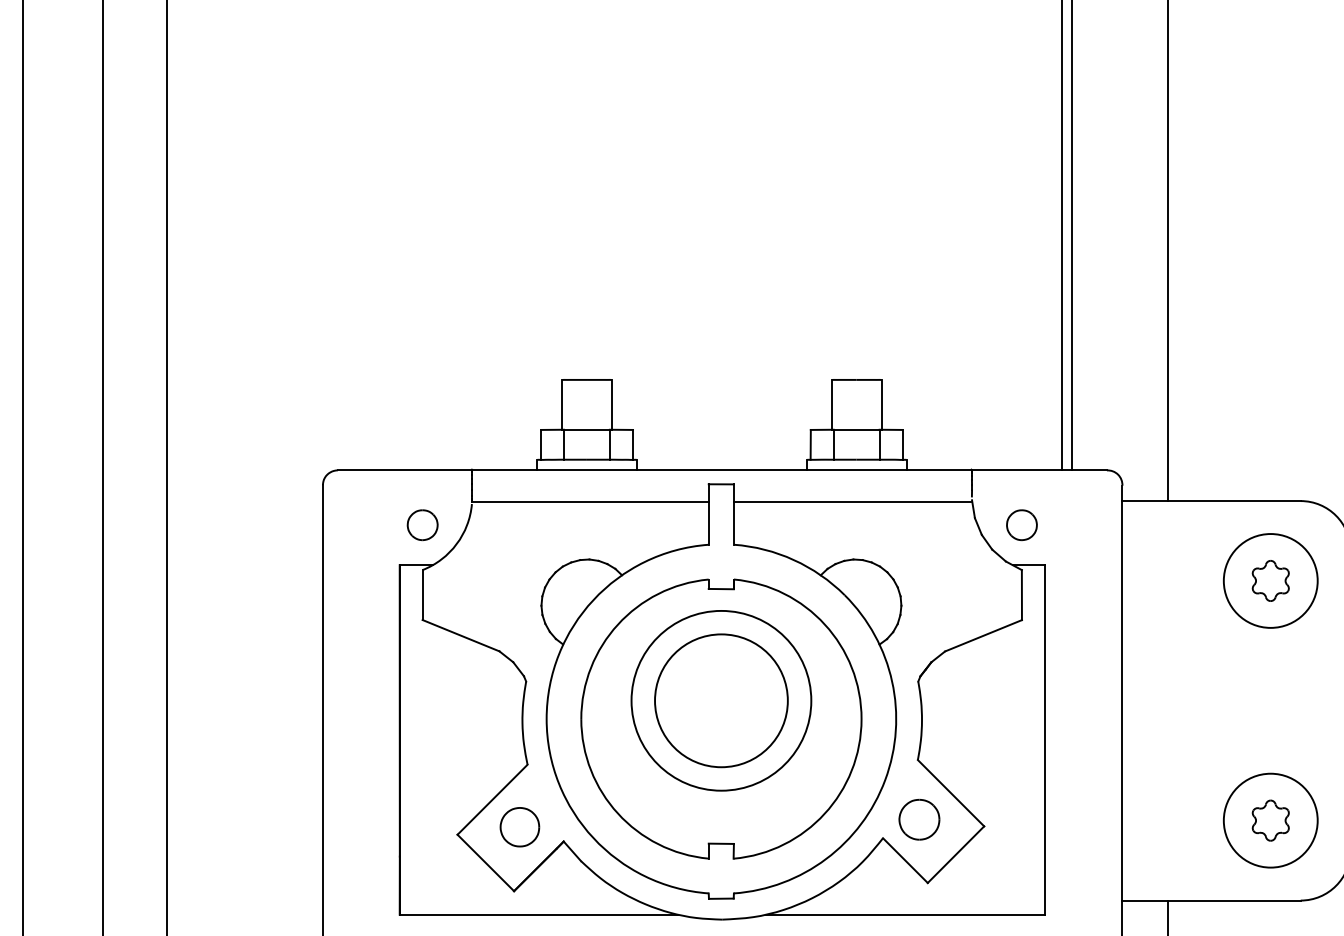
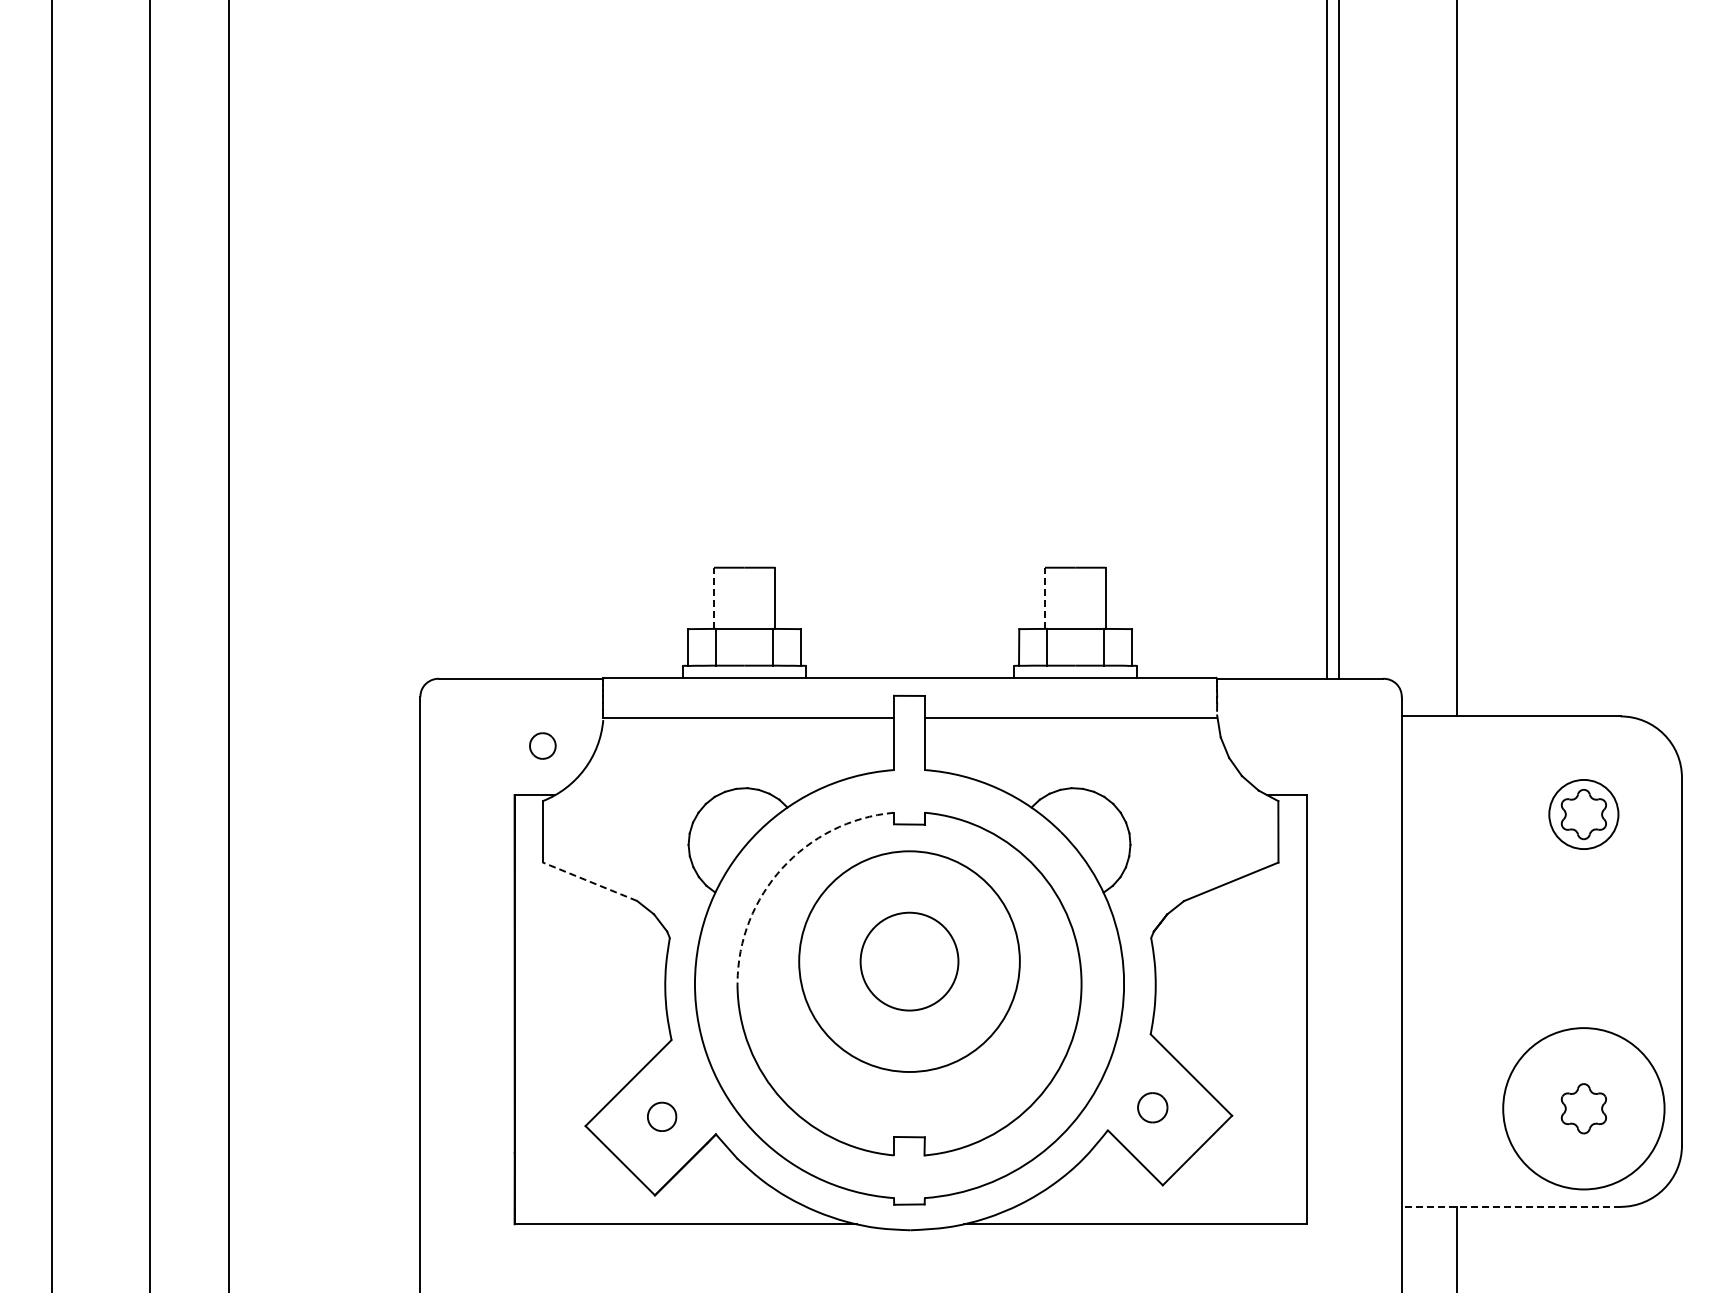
line: (561, 404) -> (713, 598), solid -> dashed
line: (832, 404) -> (1045, 598), solid -> dashed
part: (422, 524) -> (542, 745), size x0.7
part: (1021, 524) -> (1278, 745), removed
circle: (1270, 580) -> (1583, 814), size x0.6
arc: (617, 624) -> (782, 868), solid -> dashed
line: (460, 635) -> (589, 881), solid -> dashed
circle: (721, 700) -> (909, 961), size x0.6
part: (919, 819) -> (1152, 1107), size x0.6
circle: (1270, 820) -> (1583, 1108), size x1.4
part: (519, 826) -> (661, 1116), size x0.6
line: (1210, 900) -> (1510, 1206), solid -> dashed

